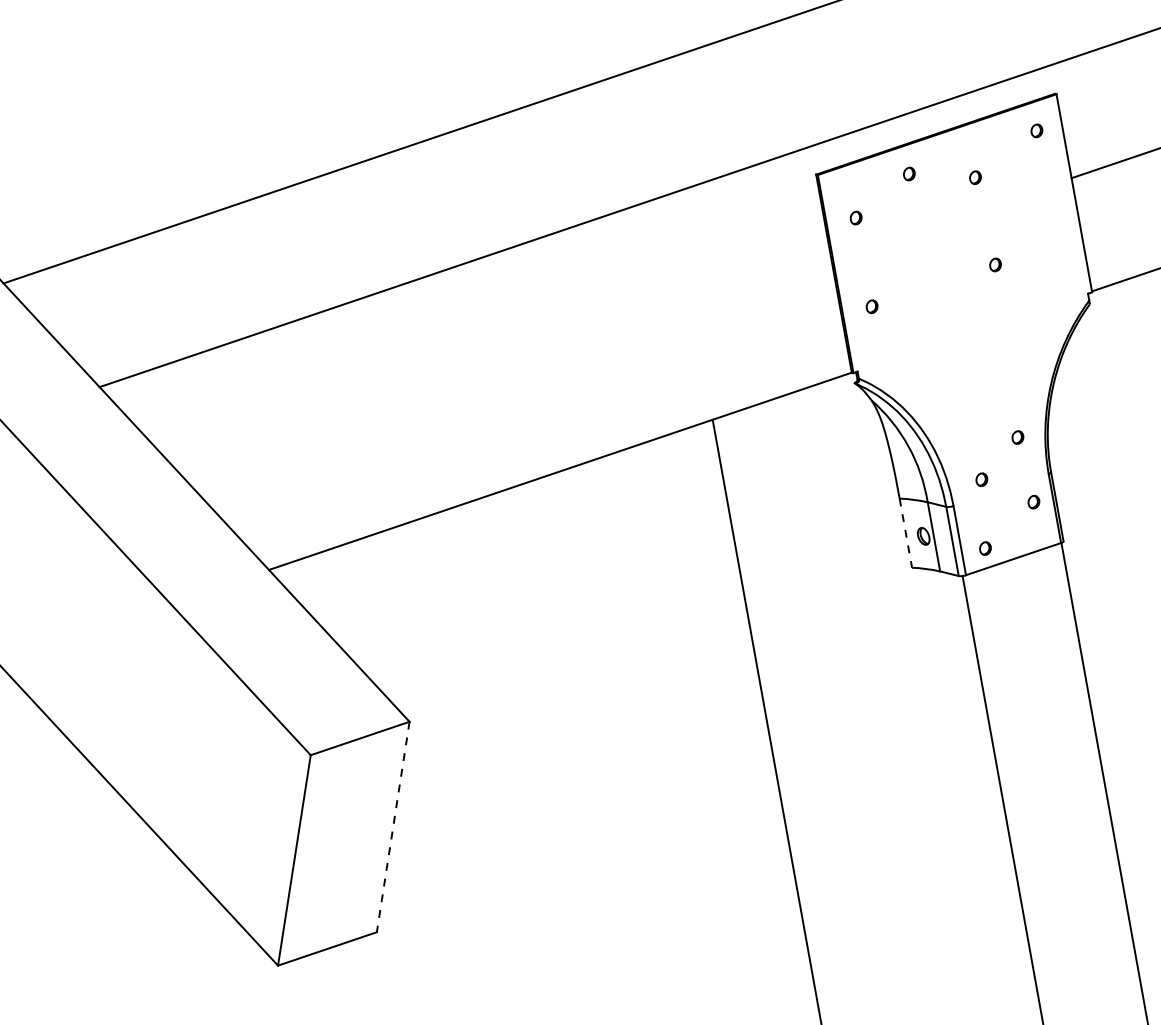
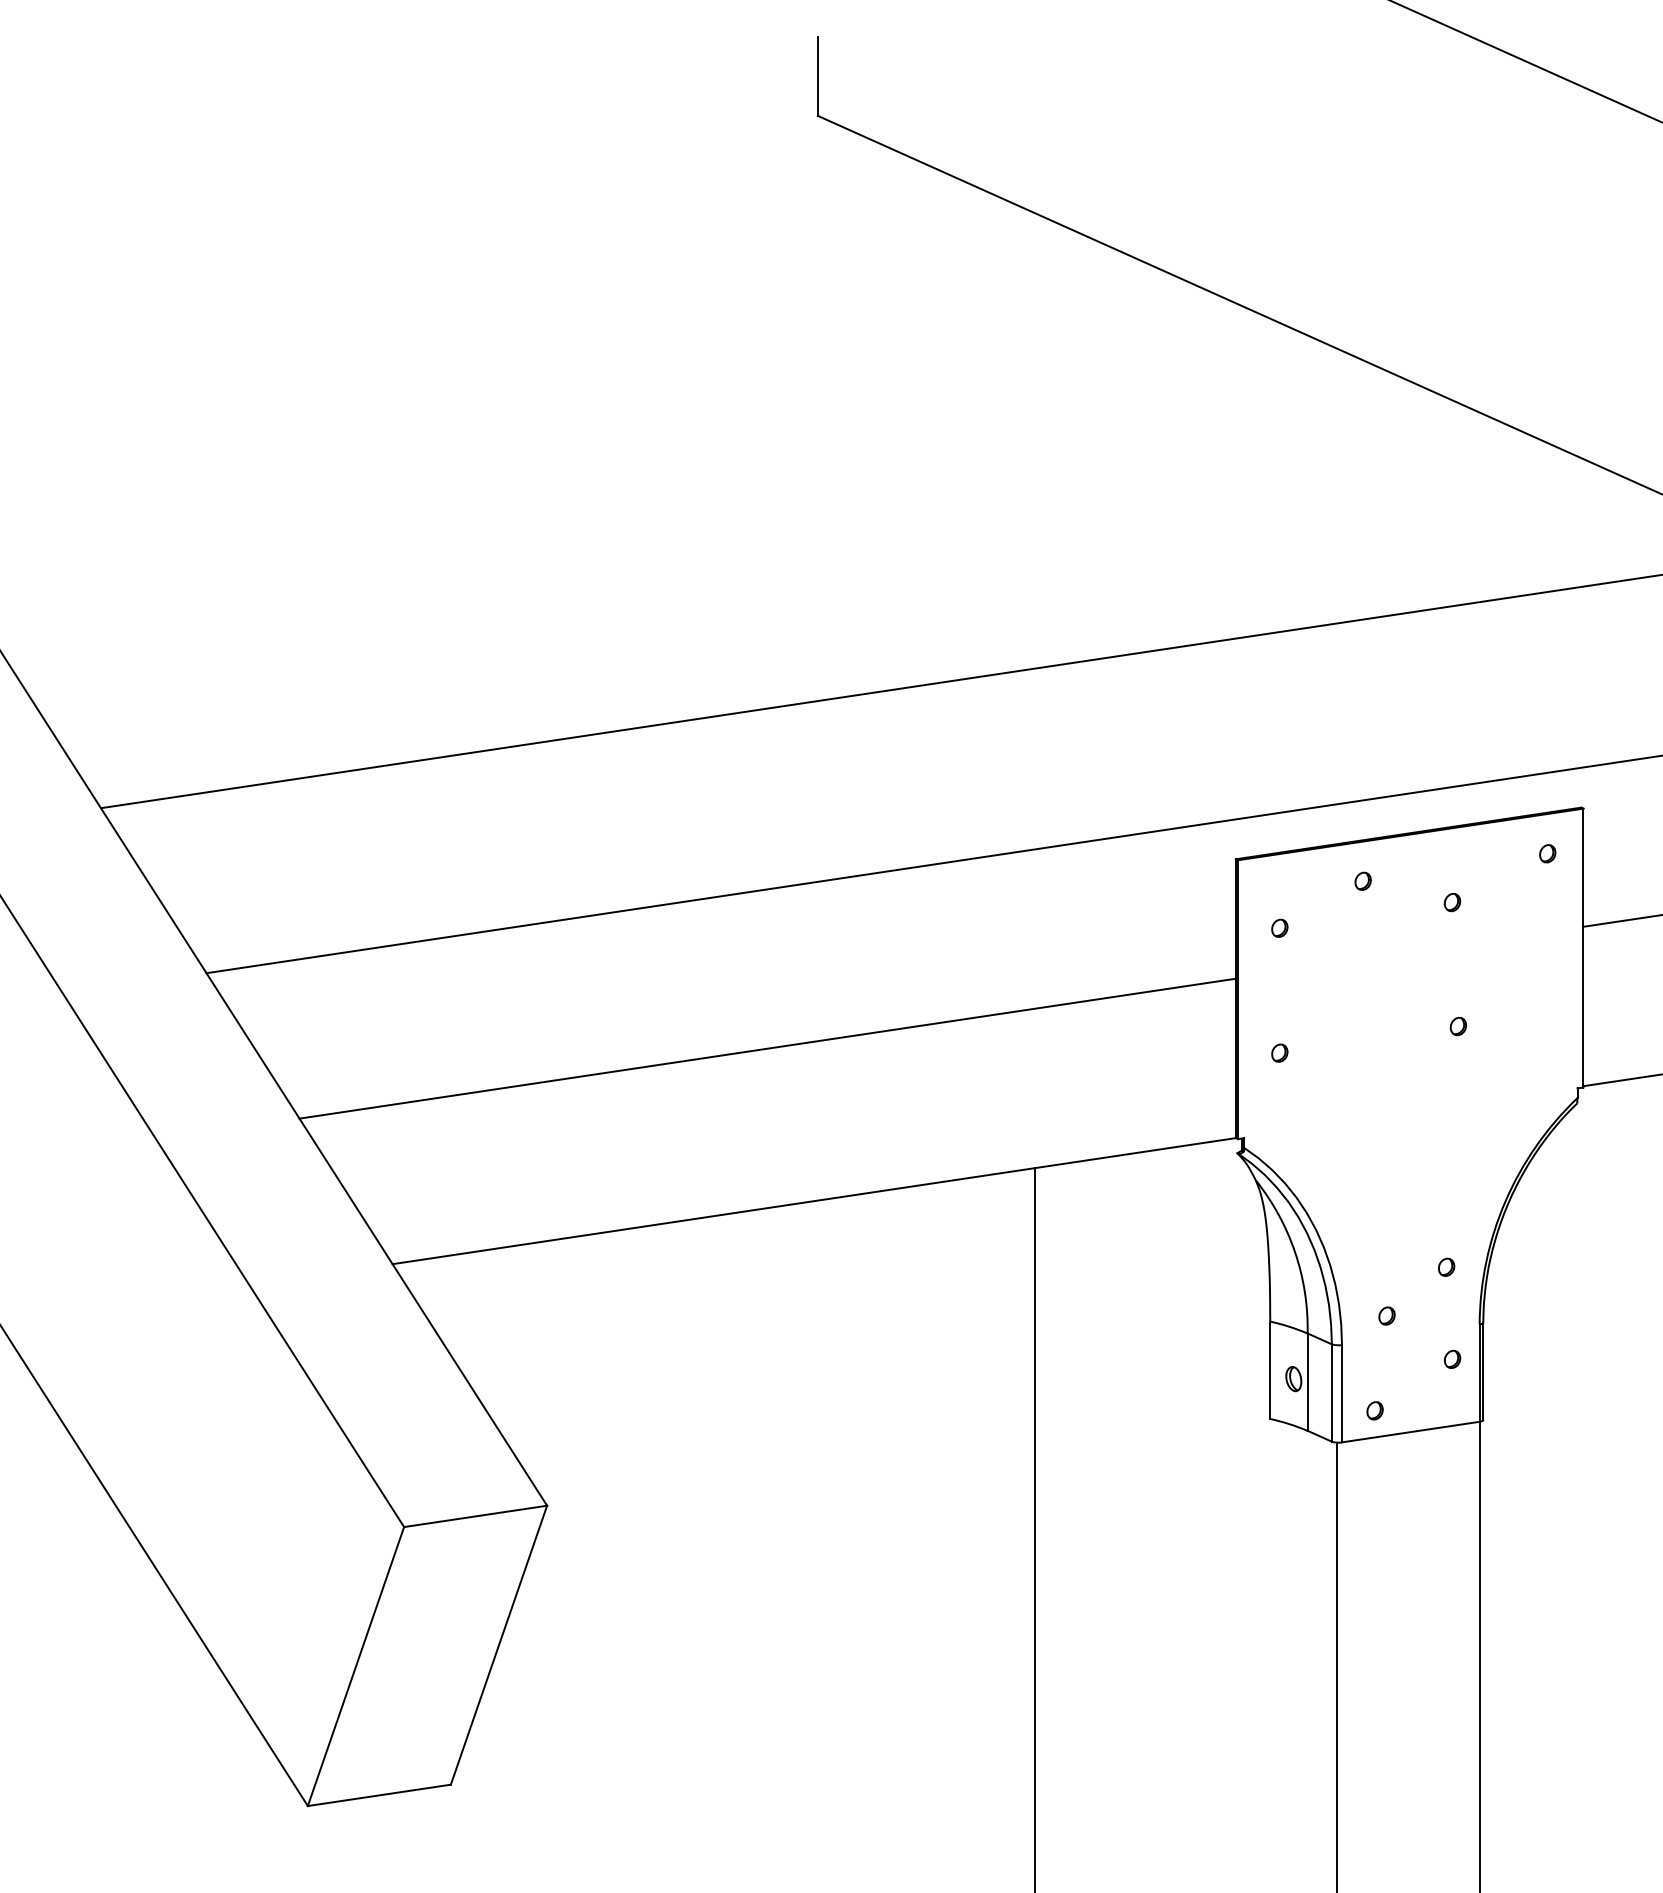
line: (507, 368) -> (767, 1048), added
line: (906, 533) -> (1270, 1370), dashed -> solid
line: (393, 827) -> (499, 1645), dashed -> solid

